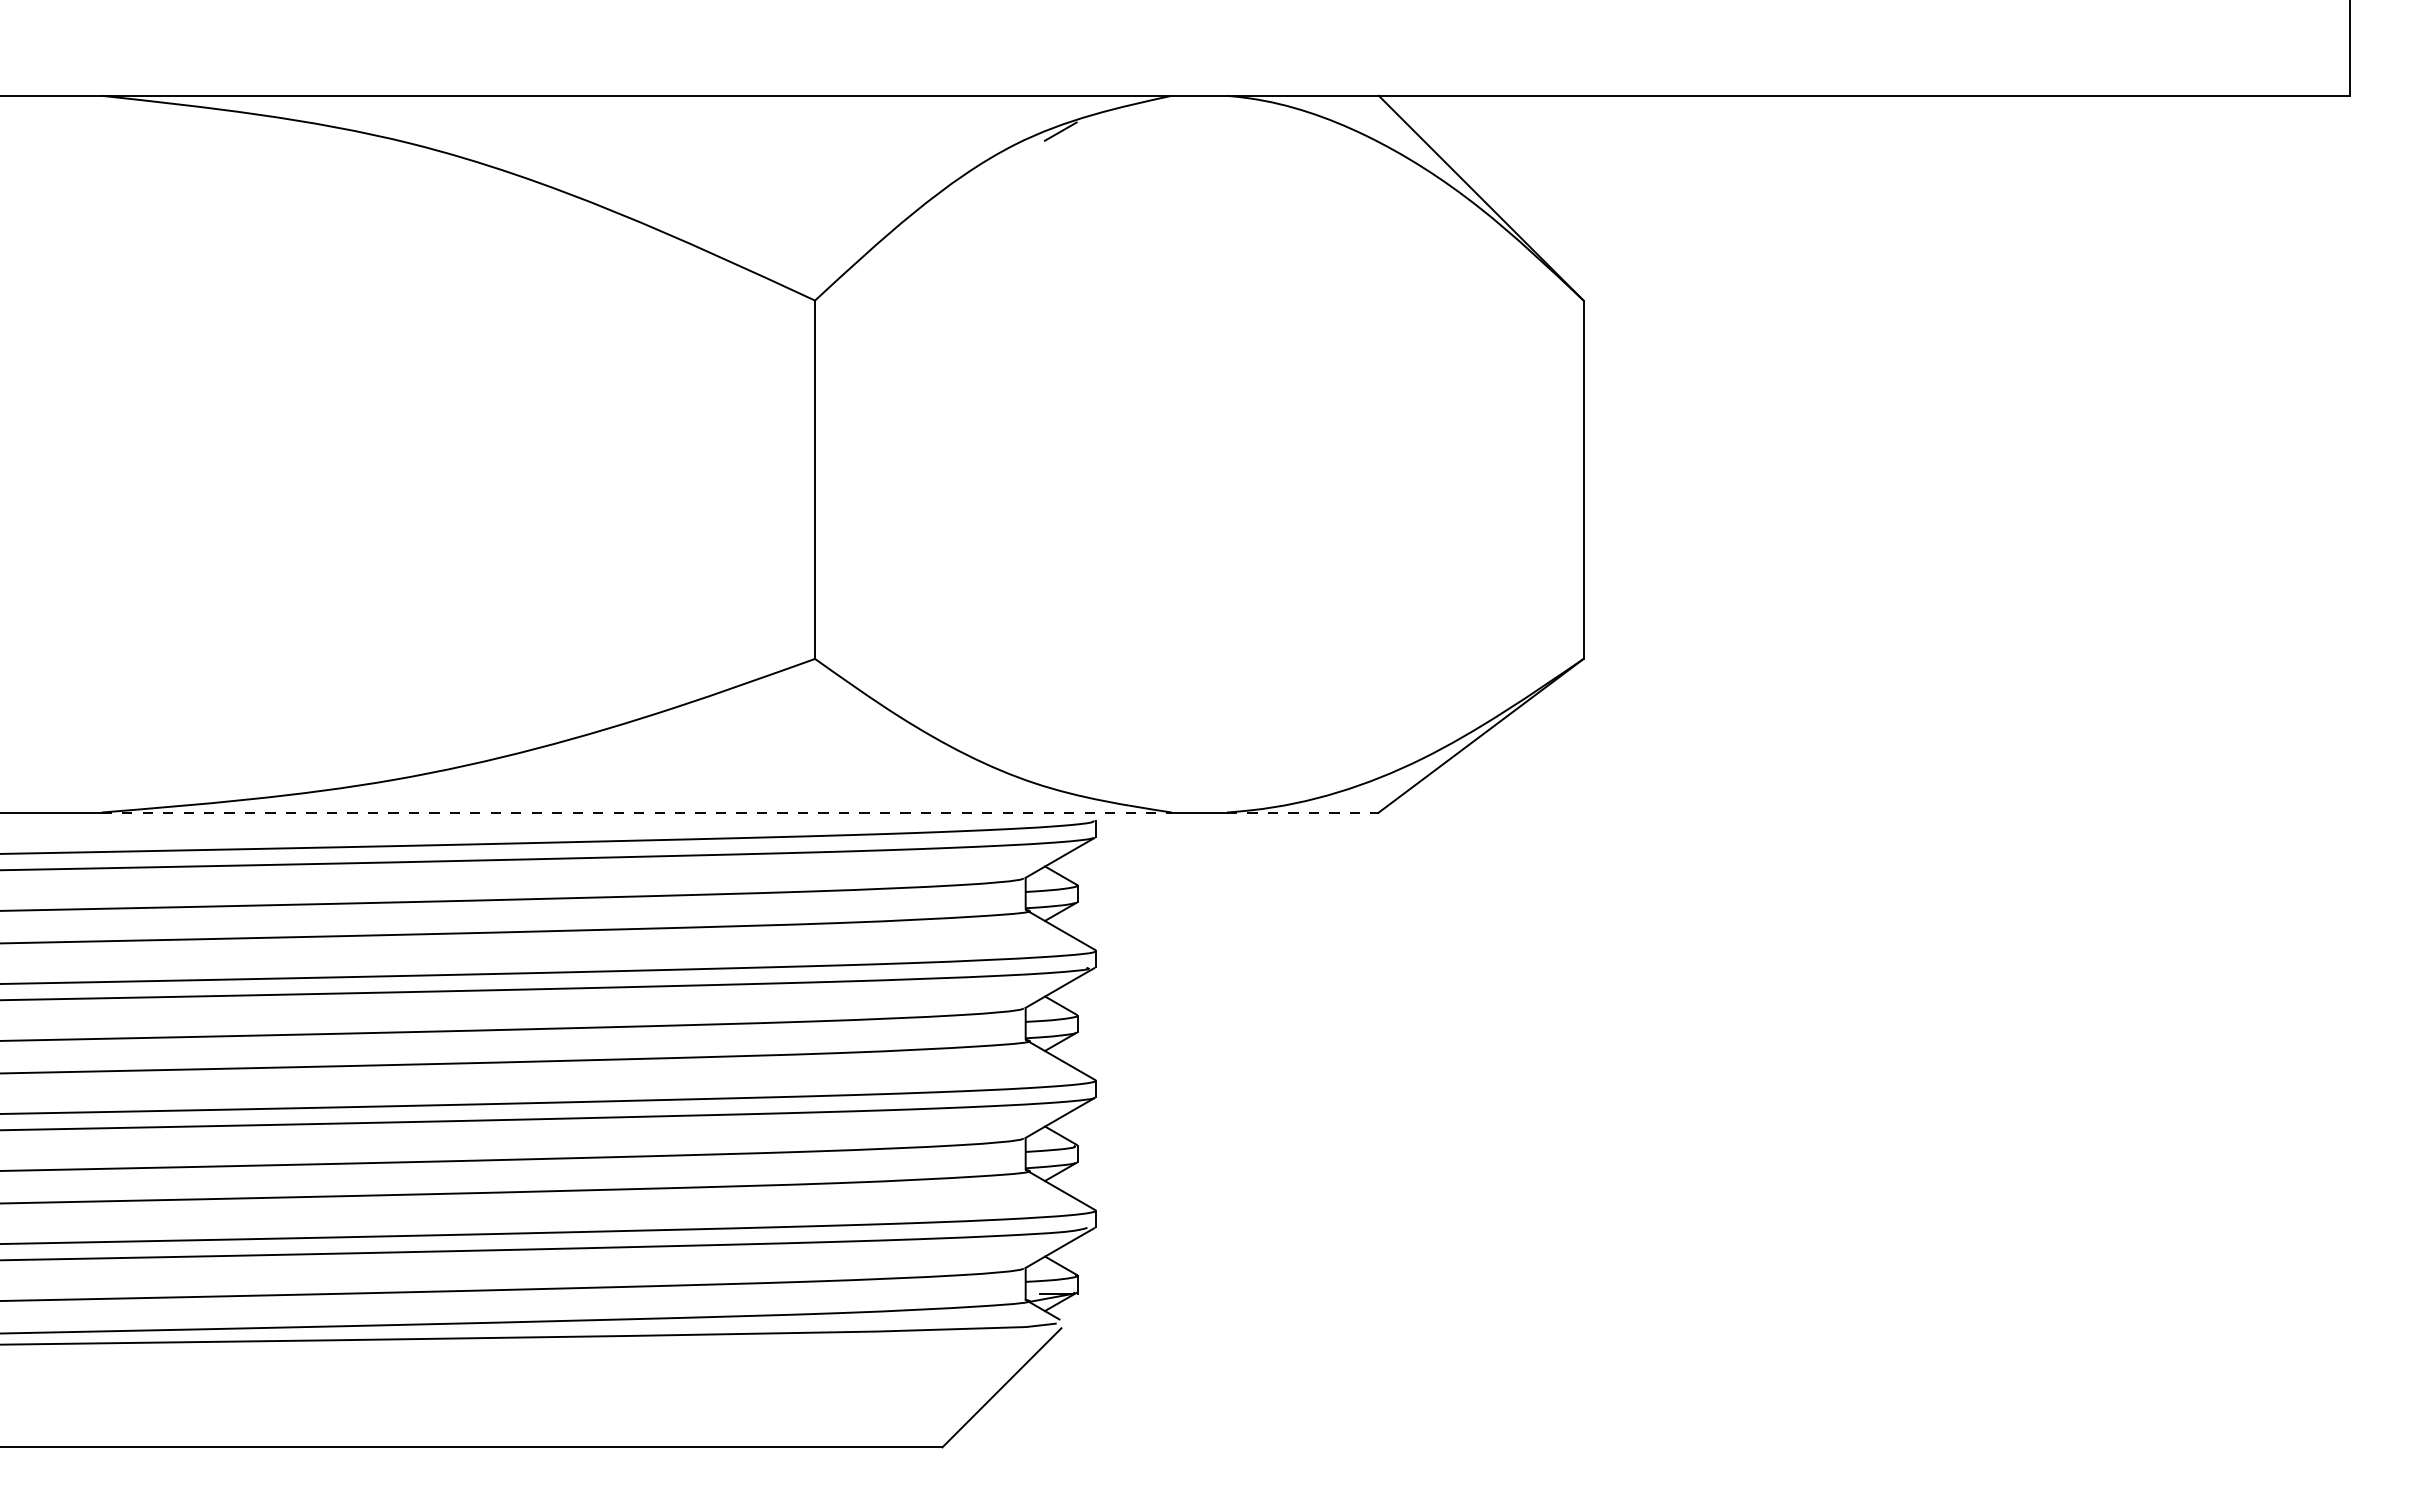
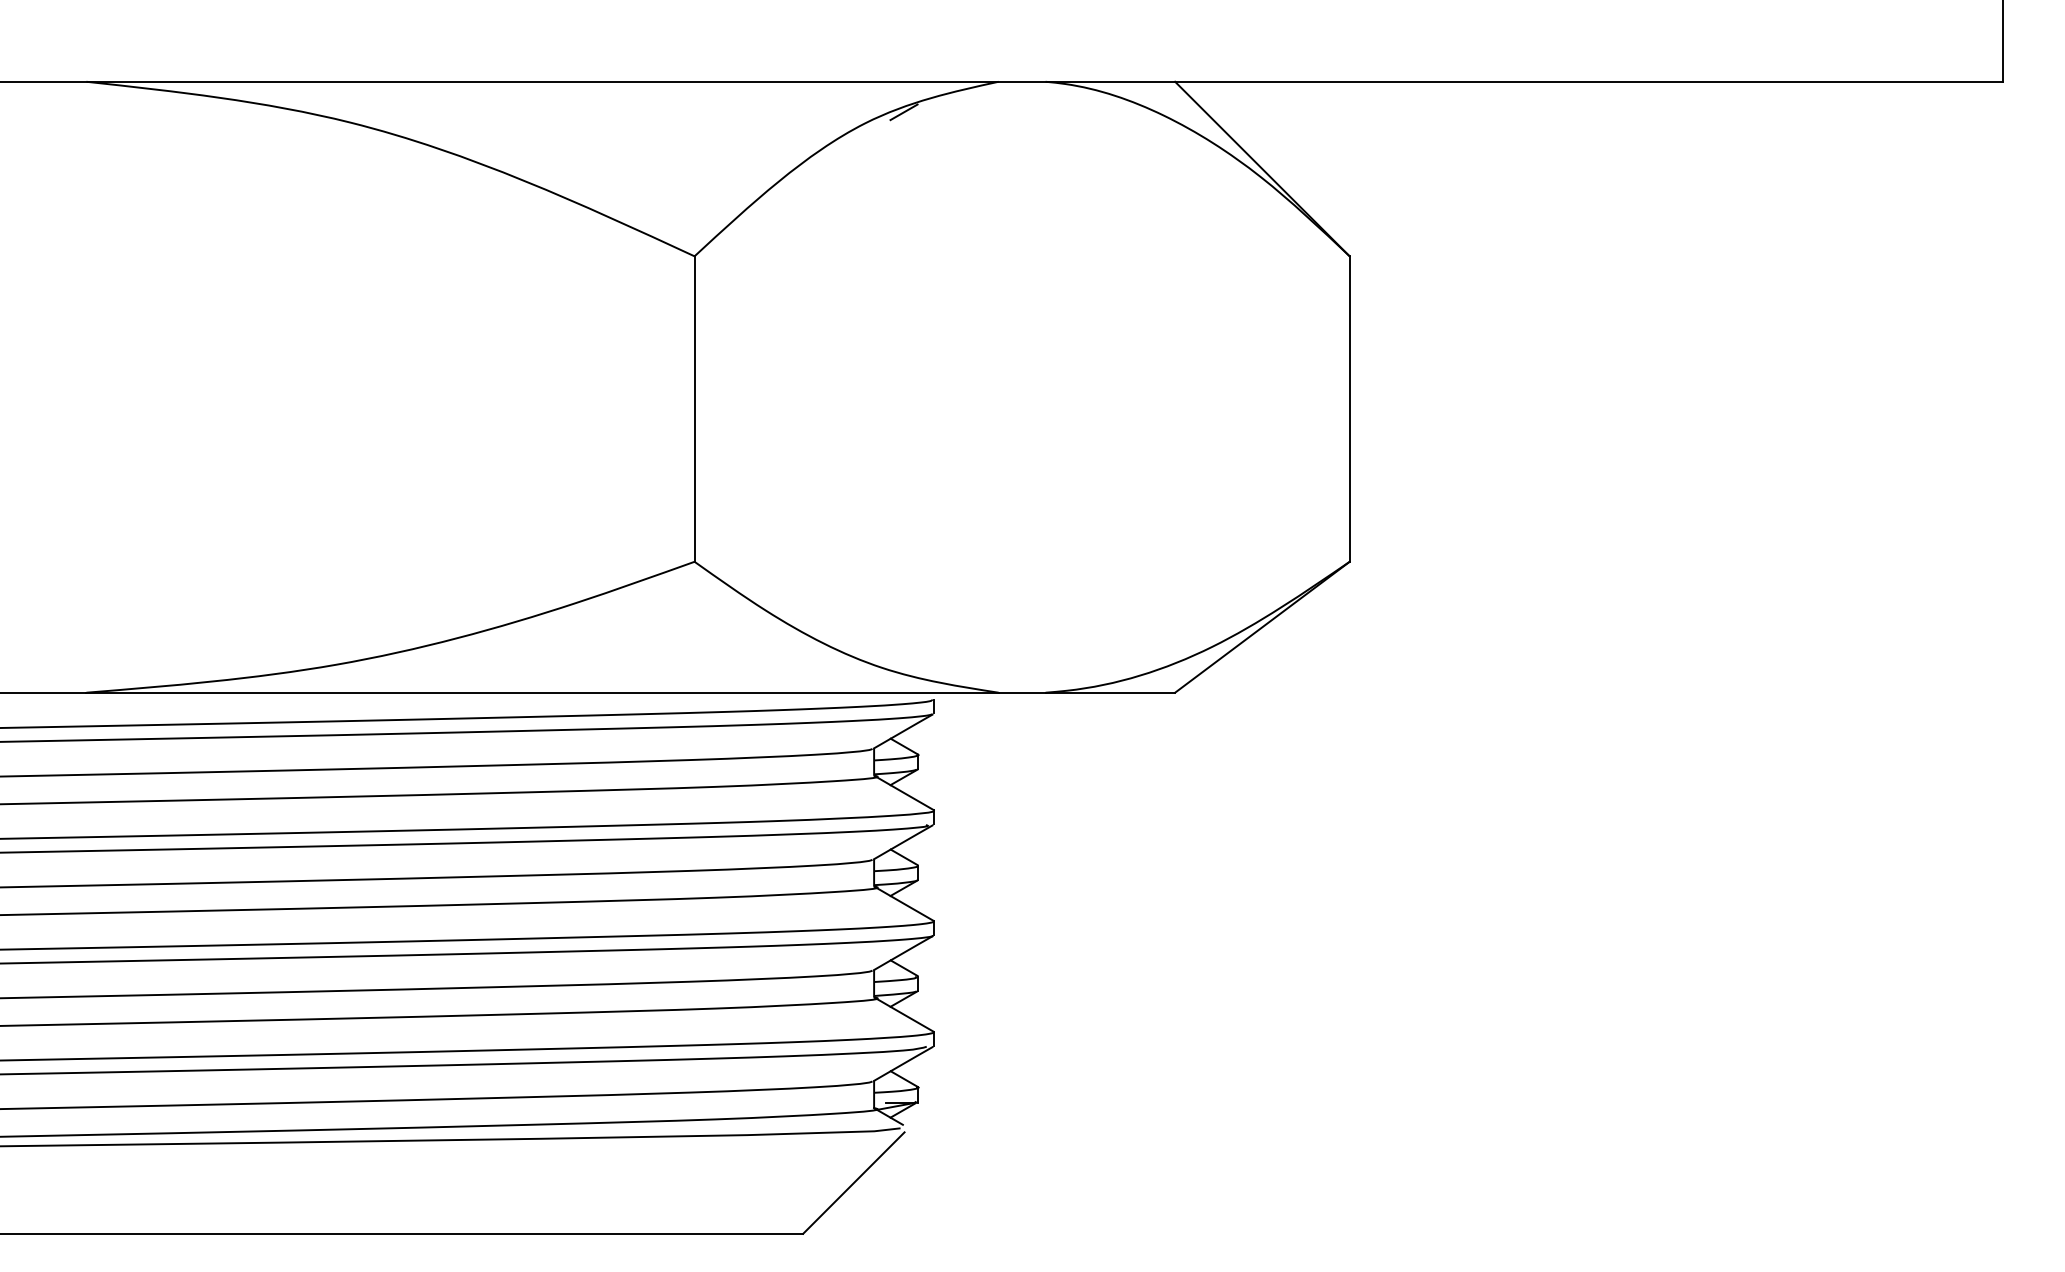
line: (637, 812) -> (543, 692), dashed -> solid
line: (1302, 812) -> (1110, 692), dashed -> solid

